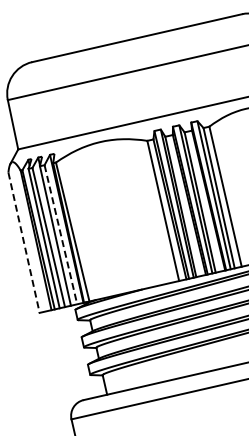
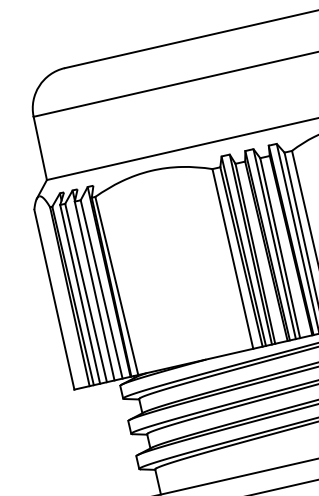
line: (61, 235) -> (102, 290), dashed -> solid
line: (24, 242) -> (54, 299), dashed -> solid

